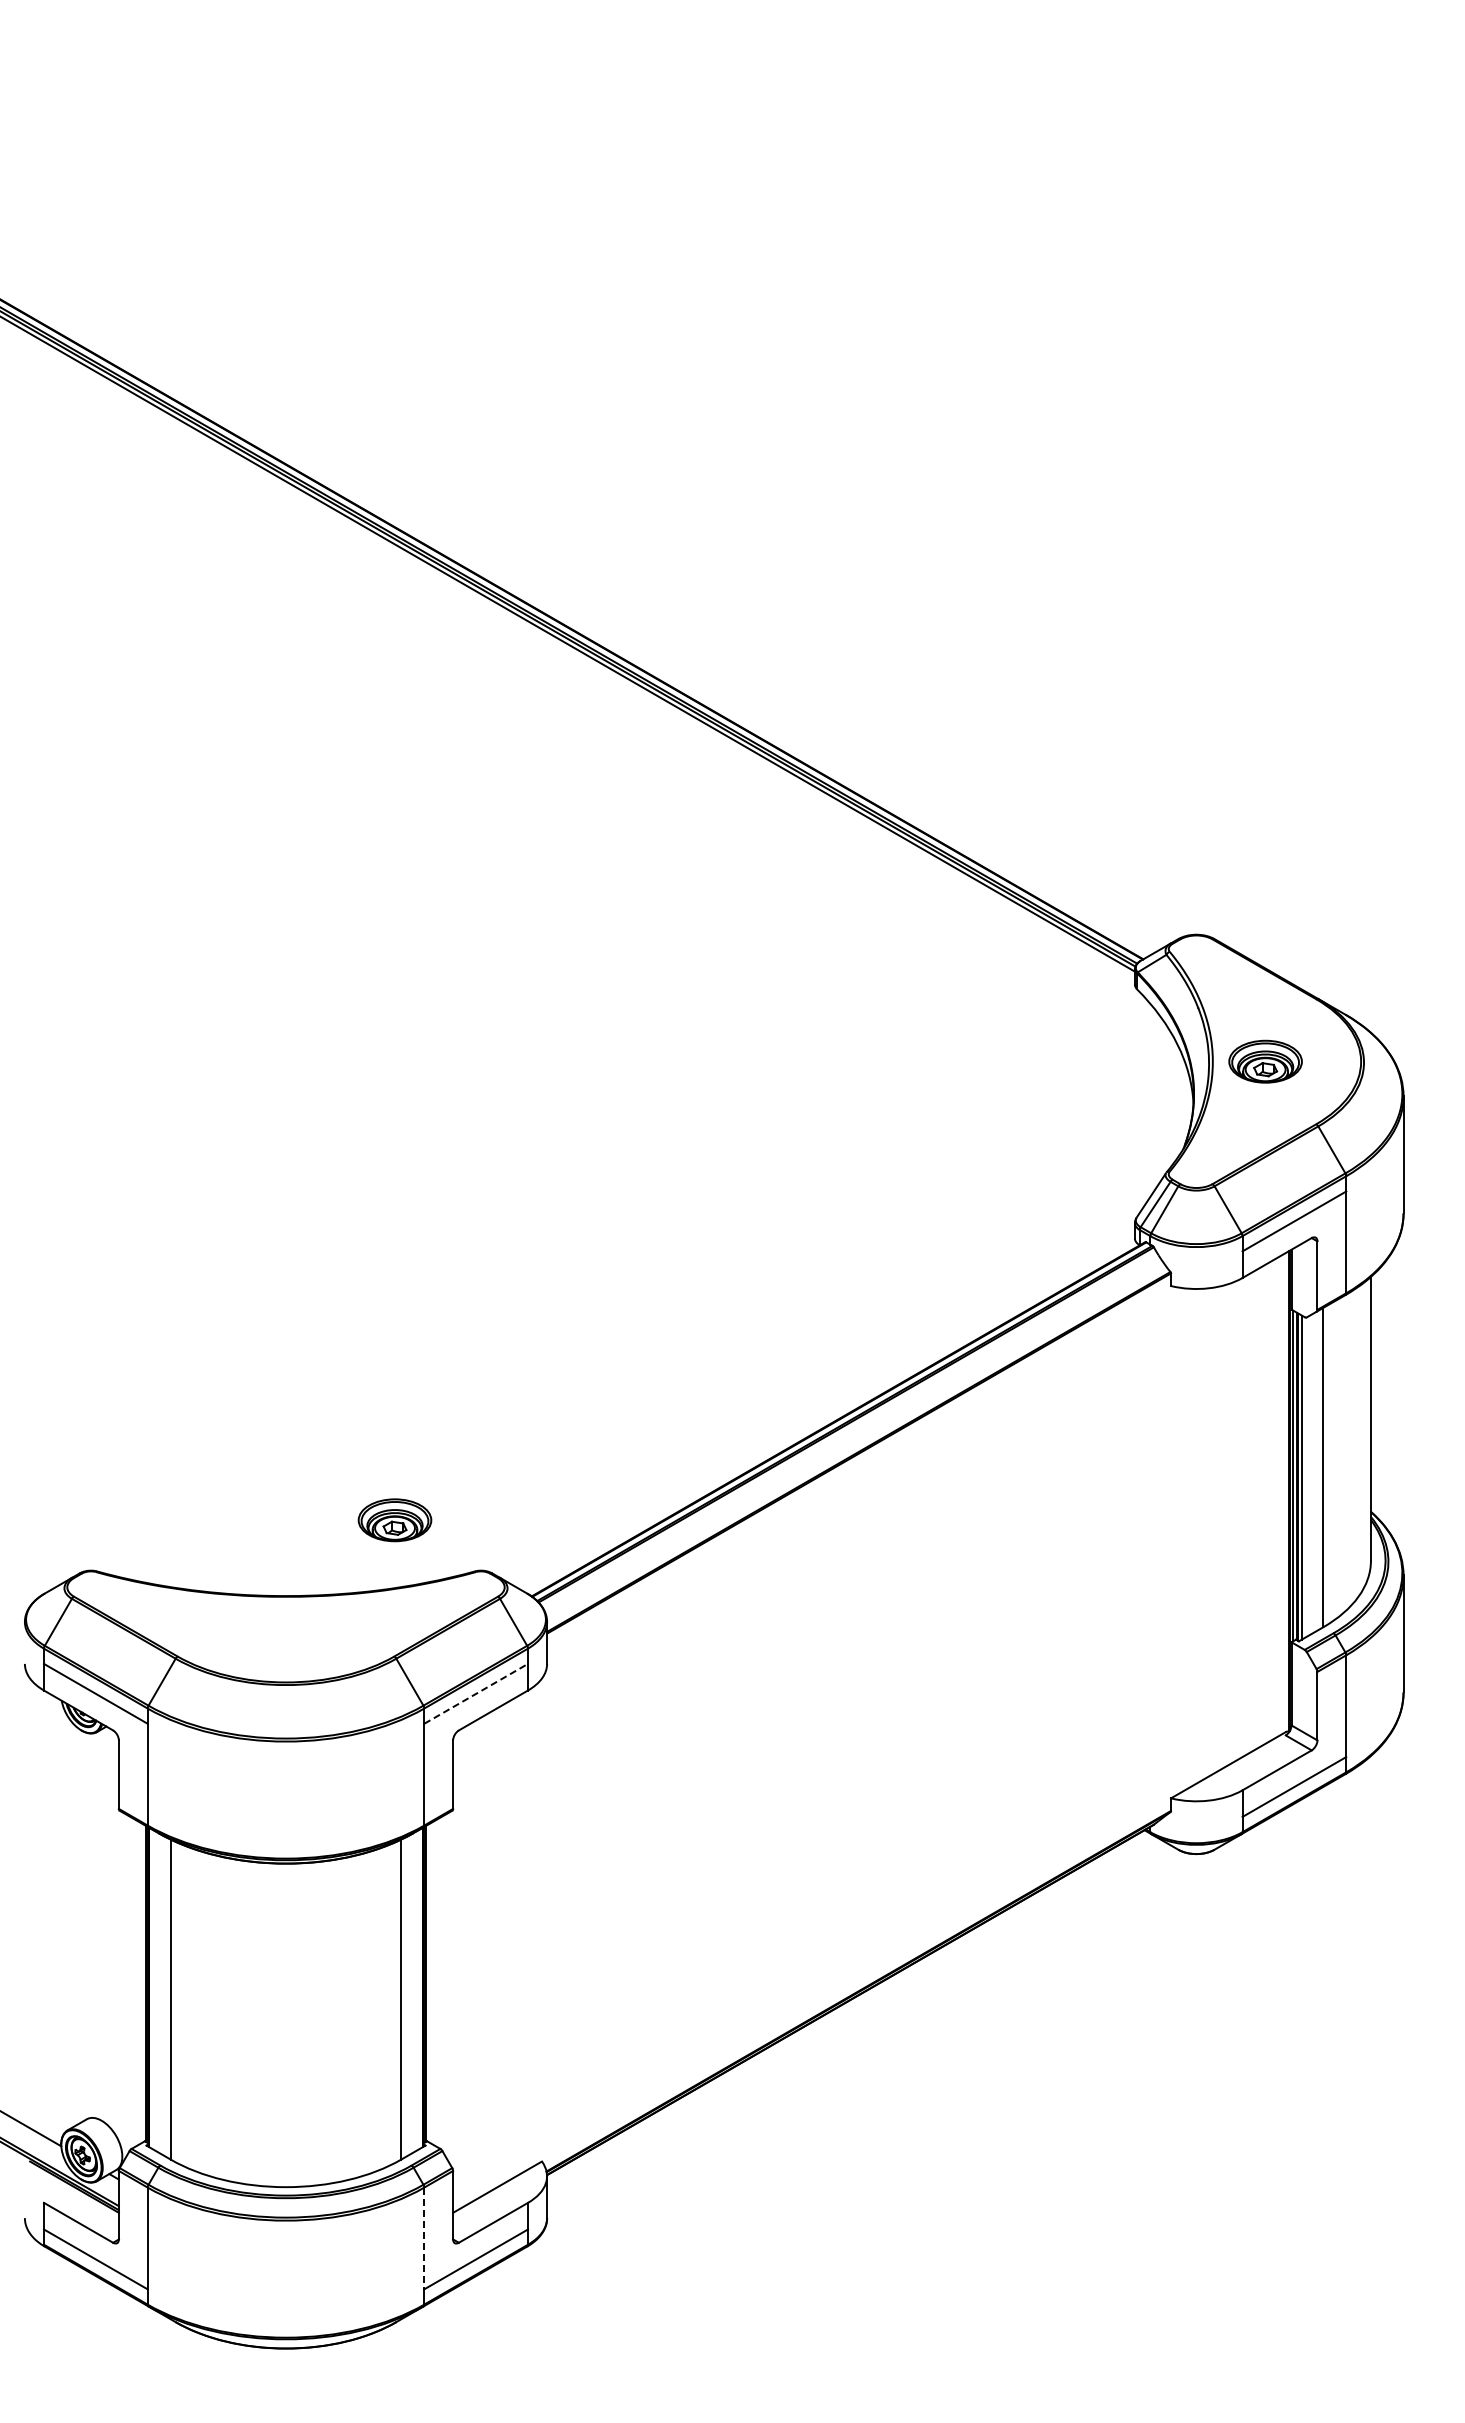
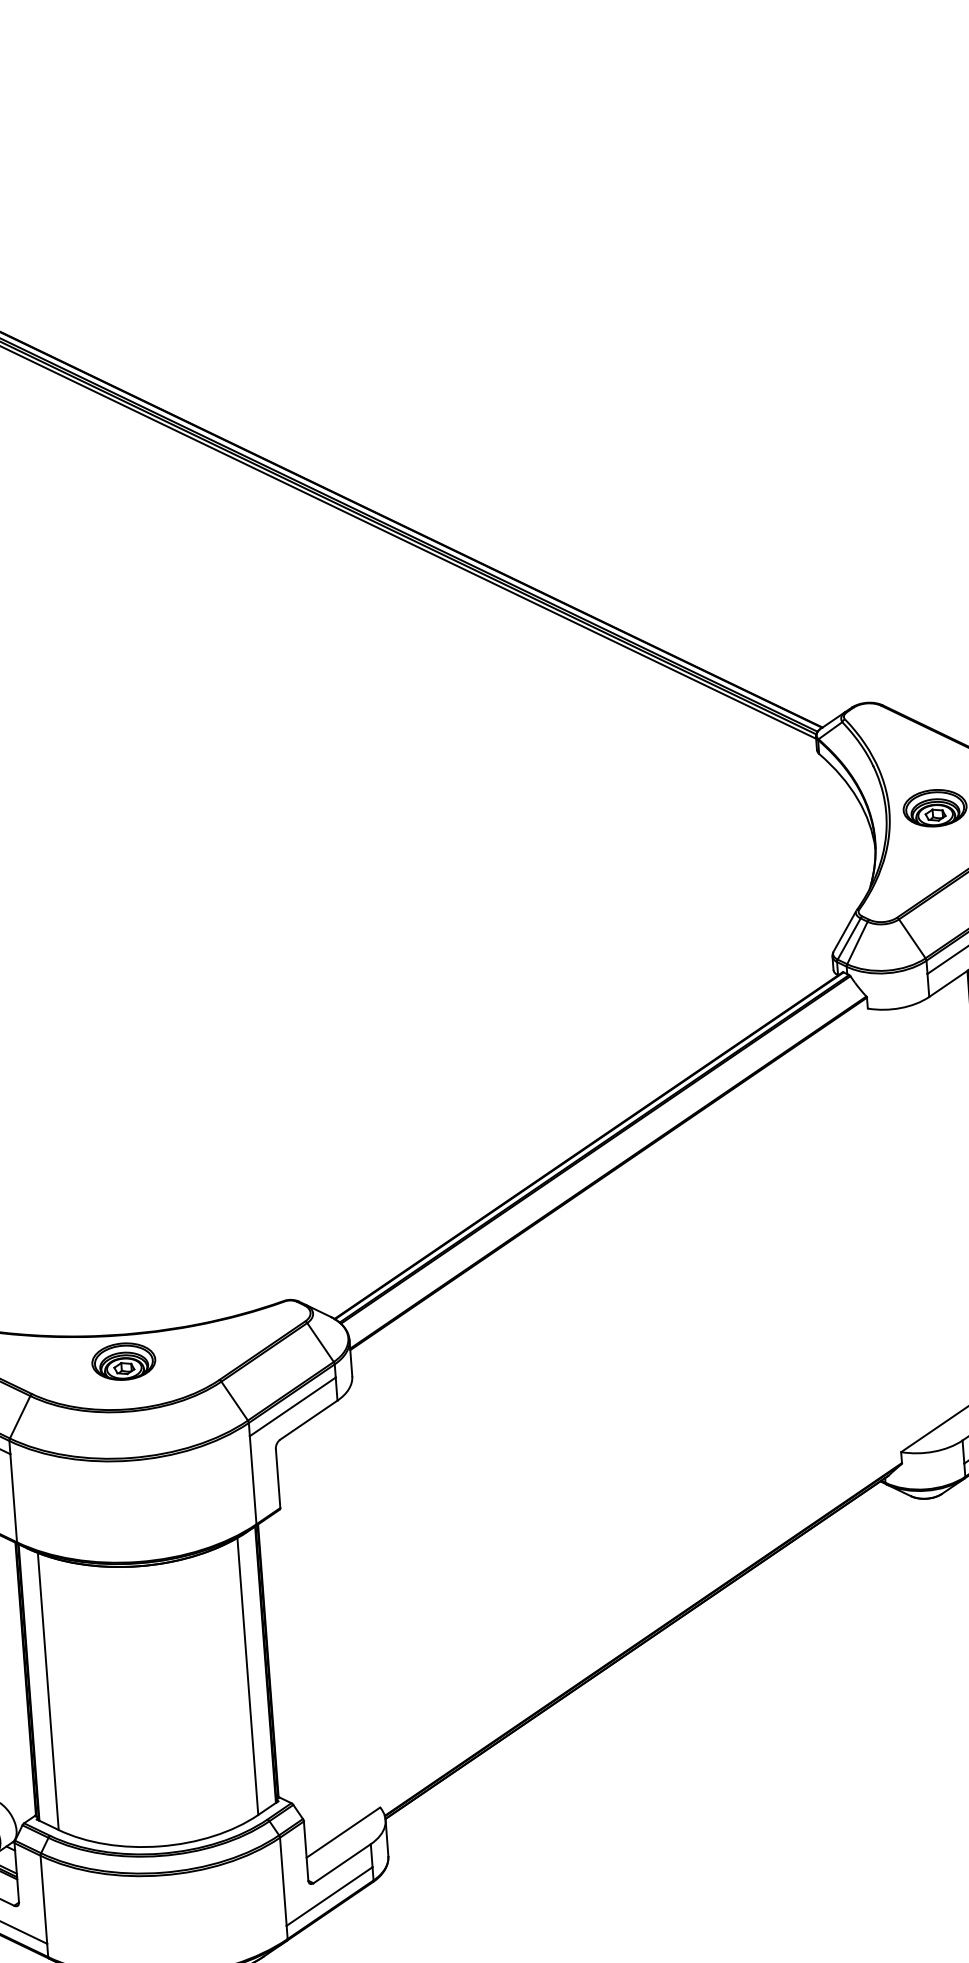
part: (394, 1520) -> (123, 1361), moved
line: (476, 1693) -> (293, 1406), dashed -> solid
line: (424, 2238) -> (283, 1881), dashed -> solid

